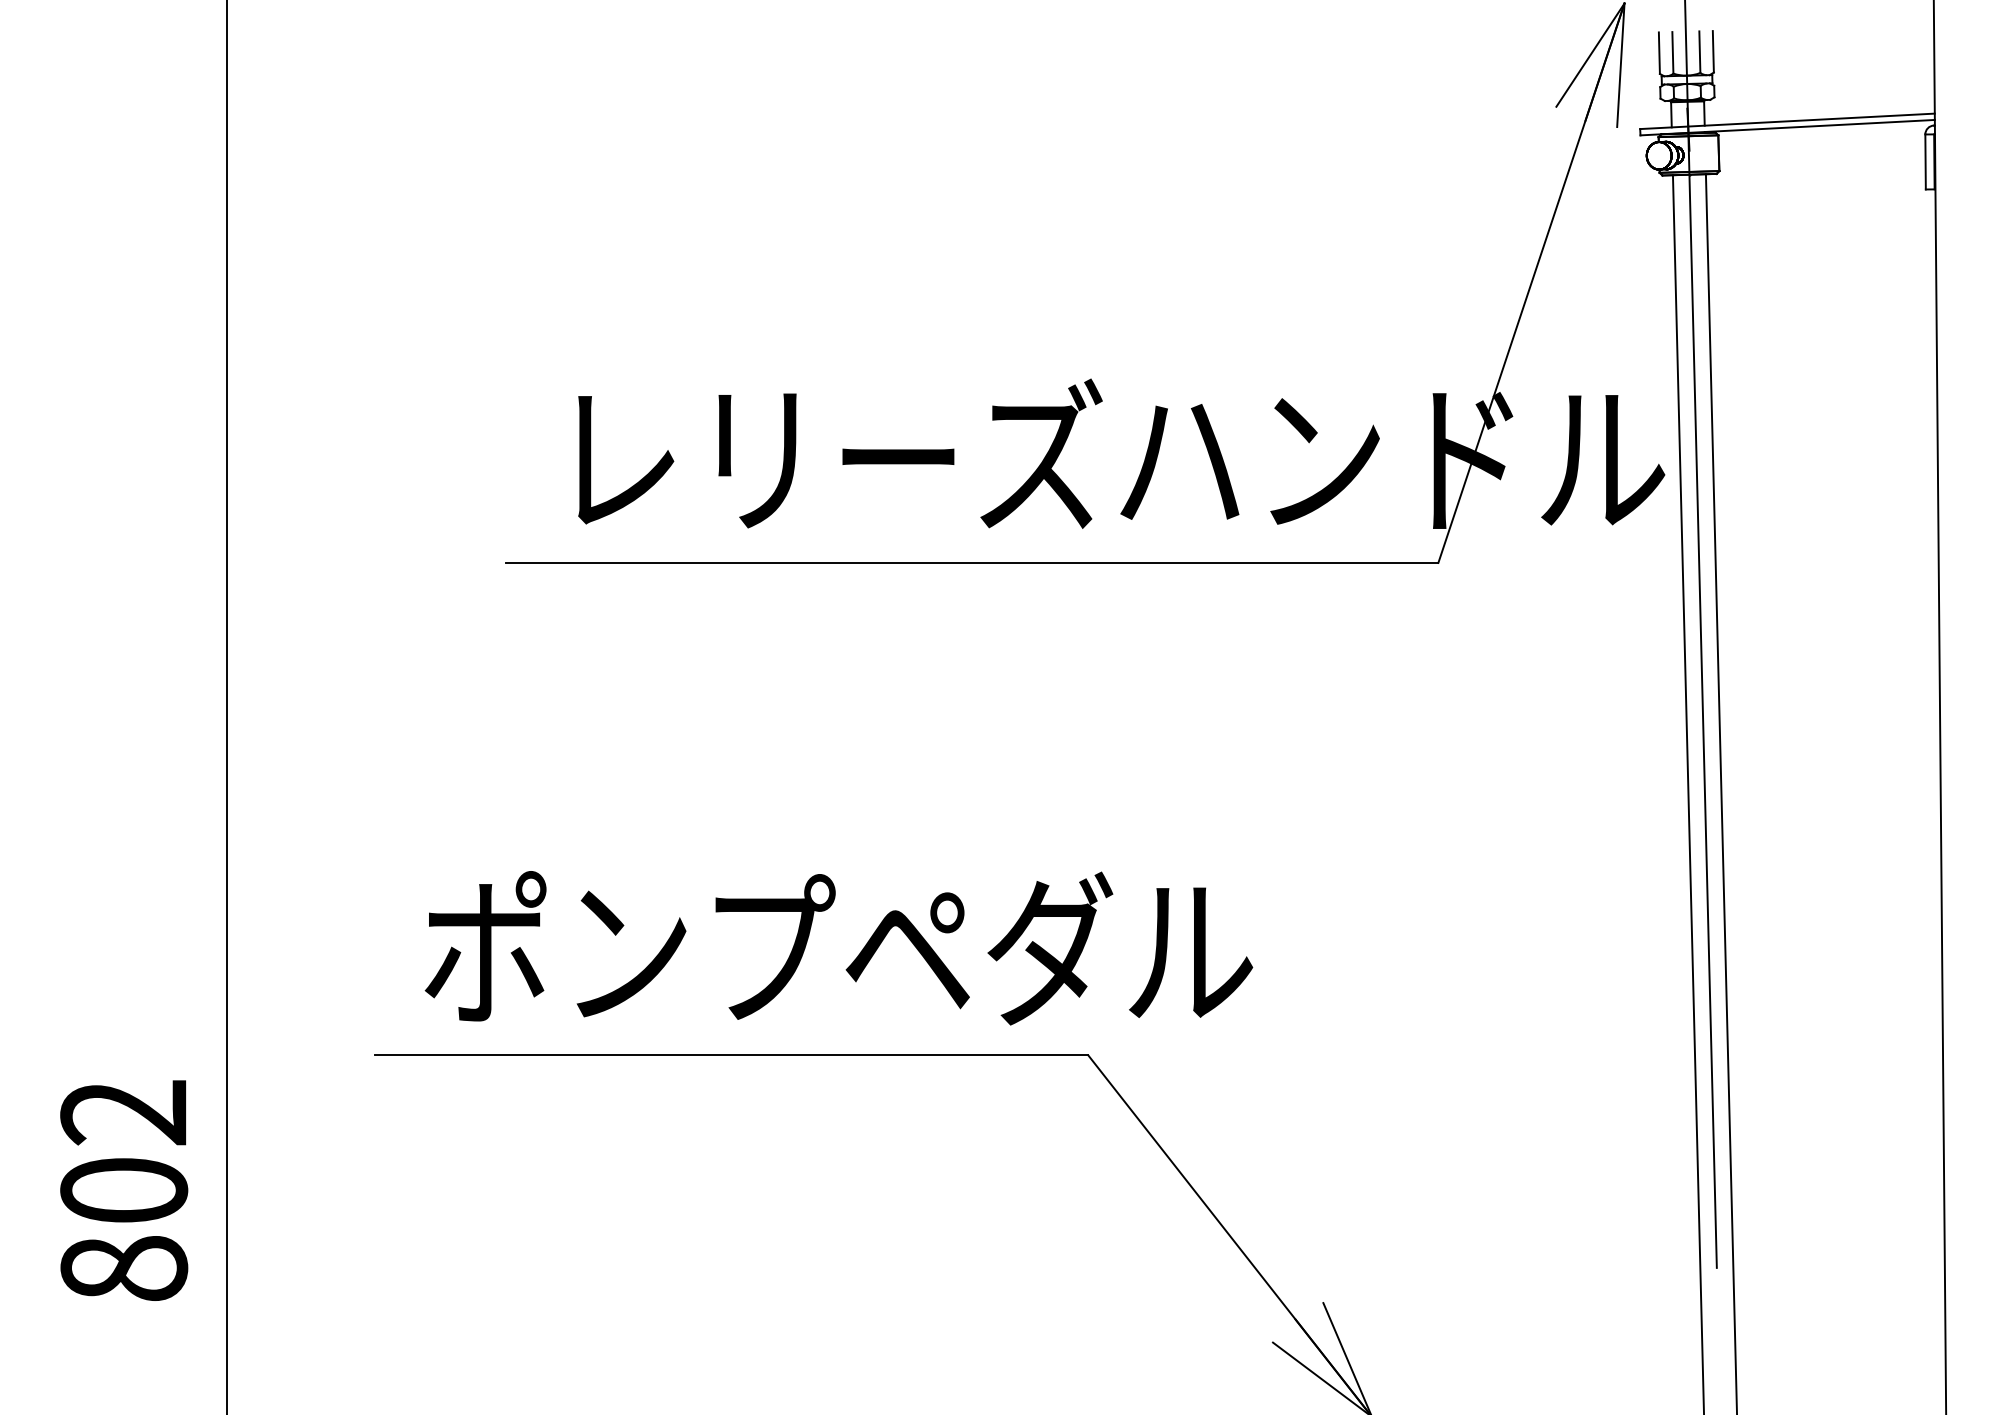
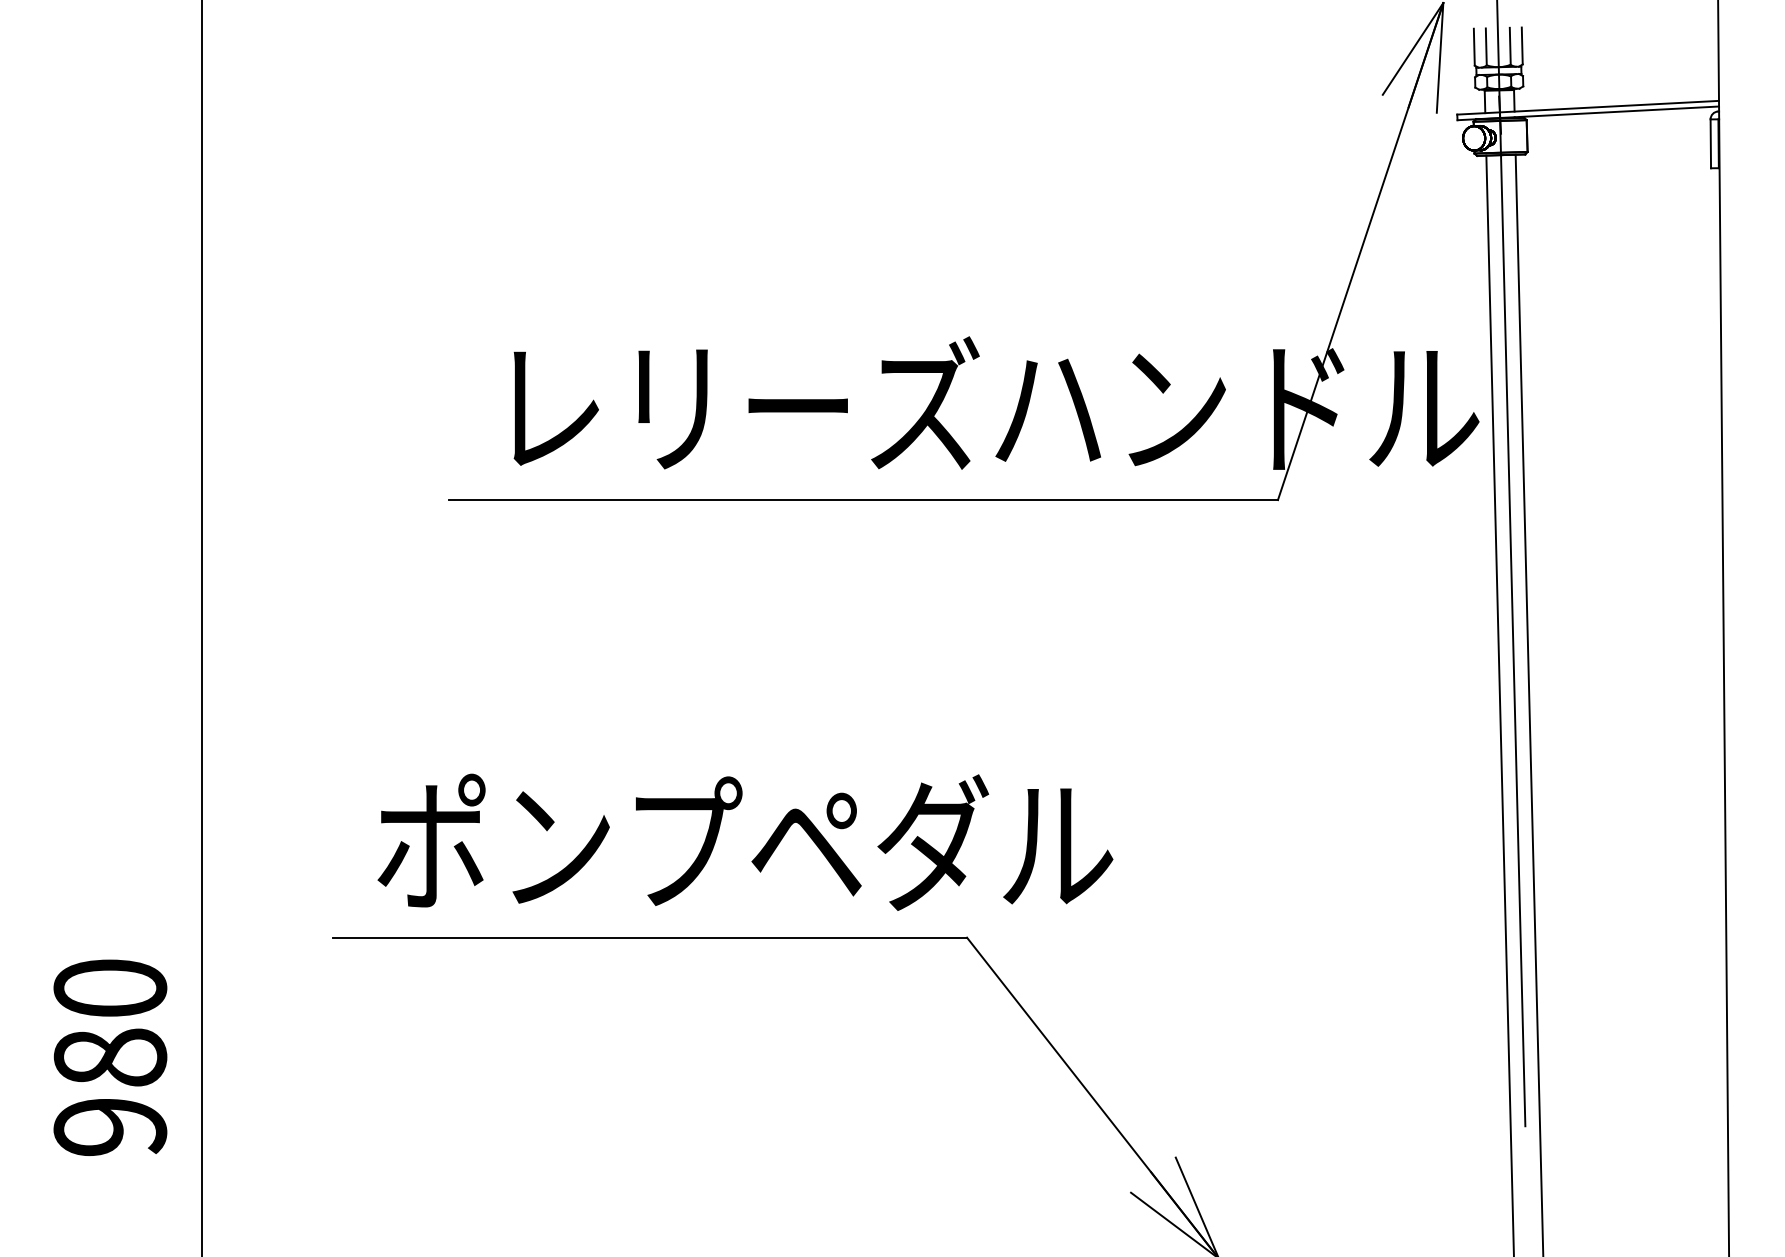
text: (124, 1190) -> (110, 1057), 802 -> 980

